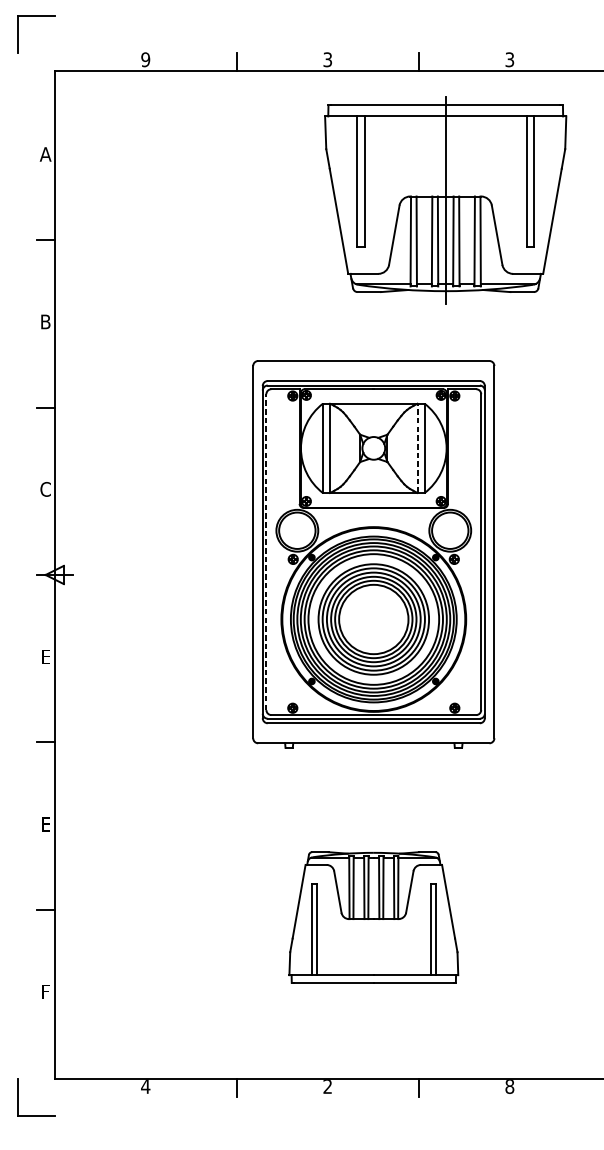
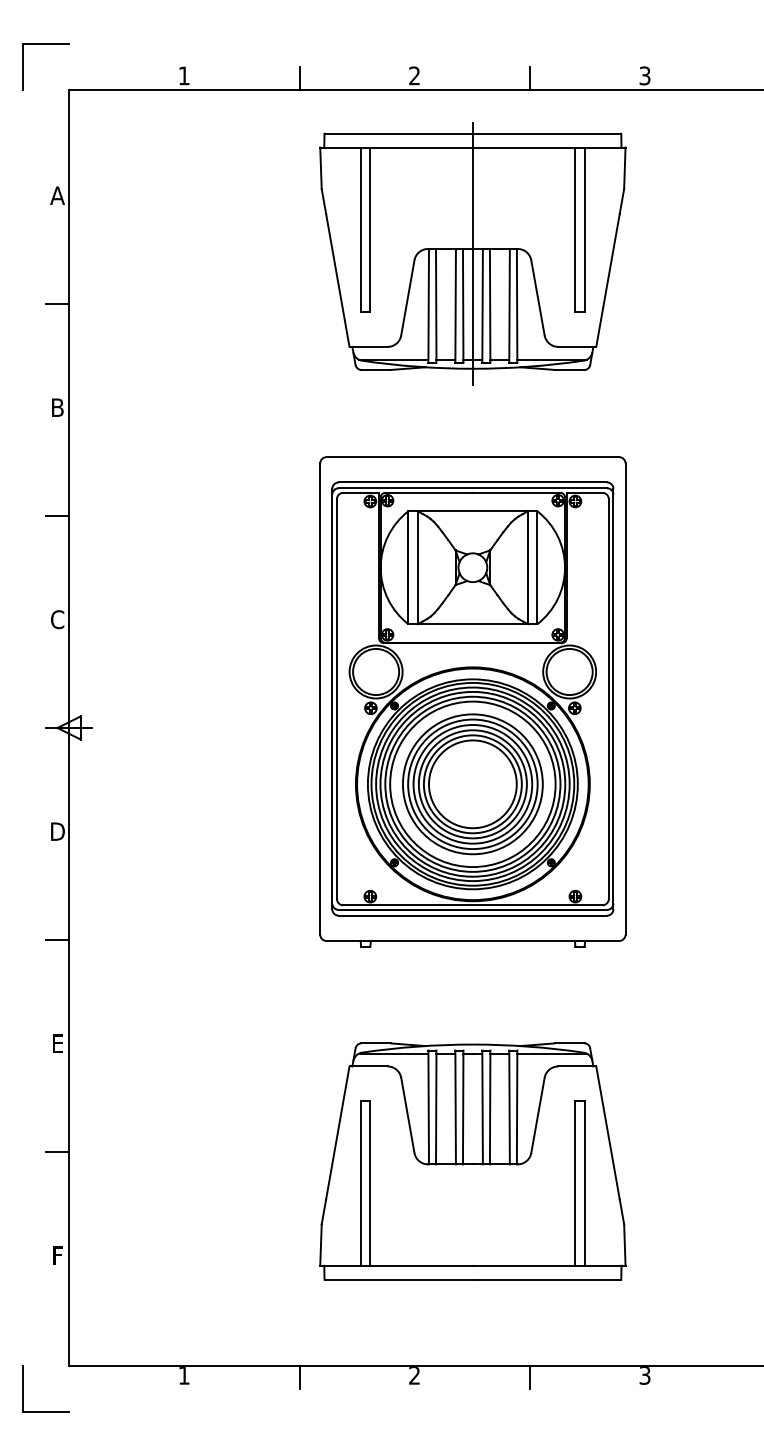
part: (36, 16) -> (45, 44), moved
text: (145, 59) -> (183, 75), 9 -> 1
text: (327, 59) -> (414, 75), 3 -> 2
part: (445, 200) -> (472, 253), moved
line: (417, 448) -> (528, 567), dashed -> solid
line: (266, 552) -> (336, 699), dashed -> solid
text: (45, 656) -> (57, 831), E -> D
part: (373, 917) -> (472, 1161), size x1.43
text: (145, 1086) -> (184, 1375), 4 -> 1
text: (509, 1086) -> (644, 1375), 8 -> 3

